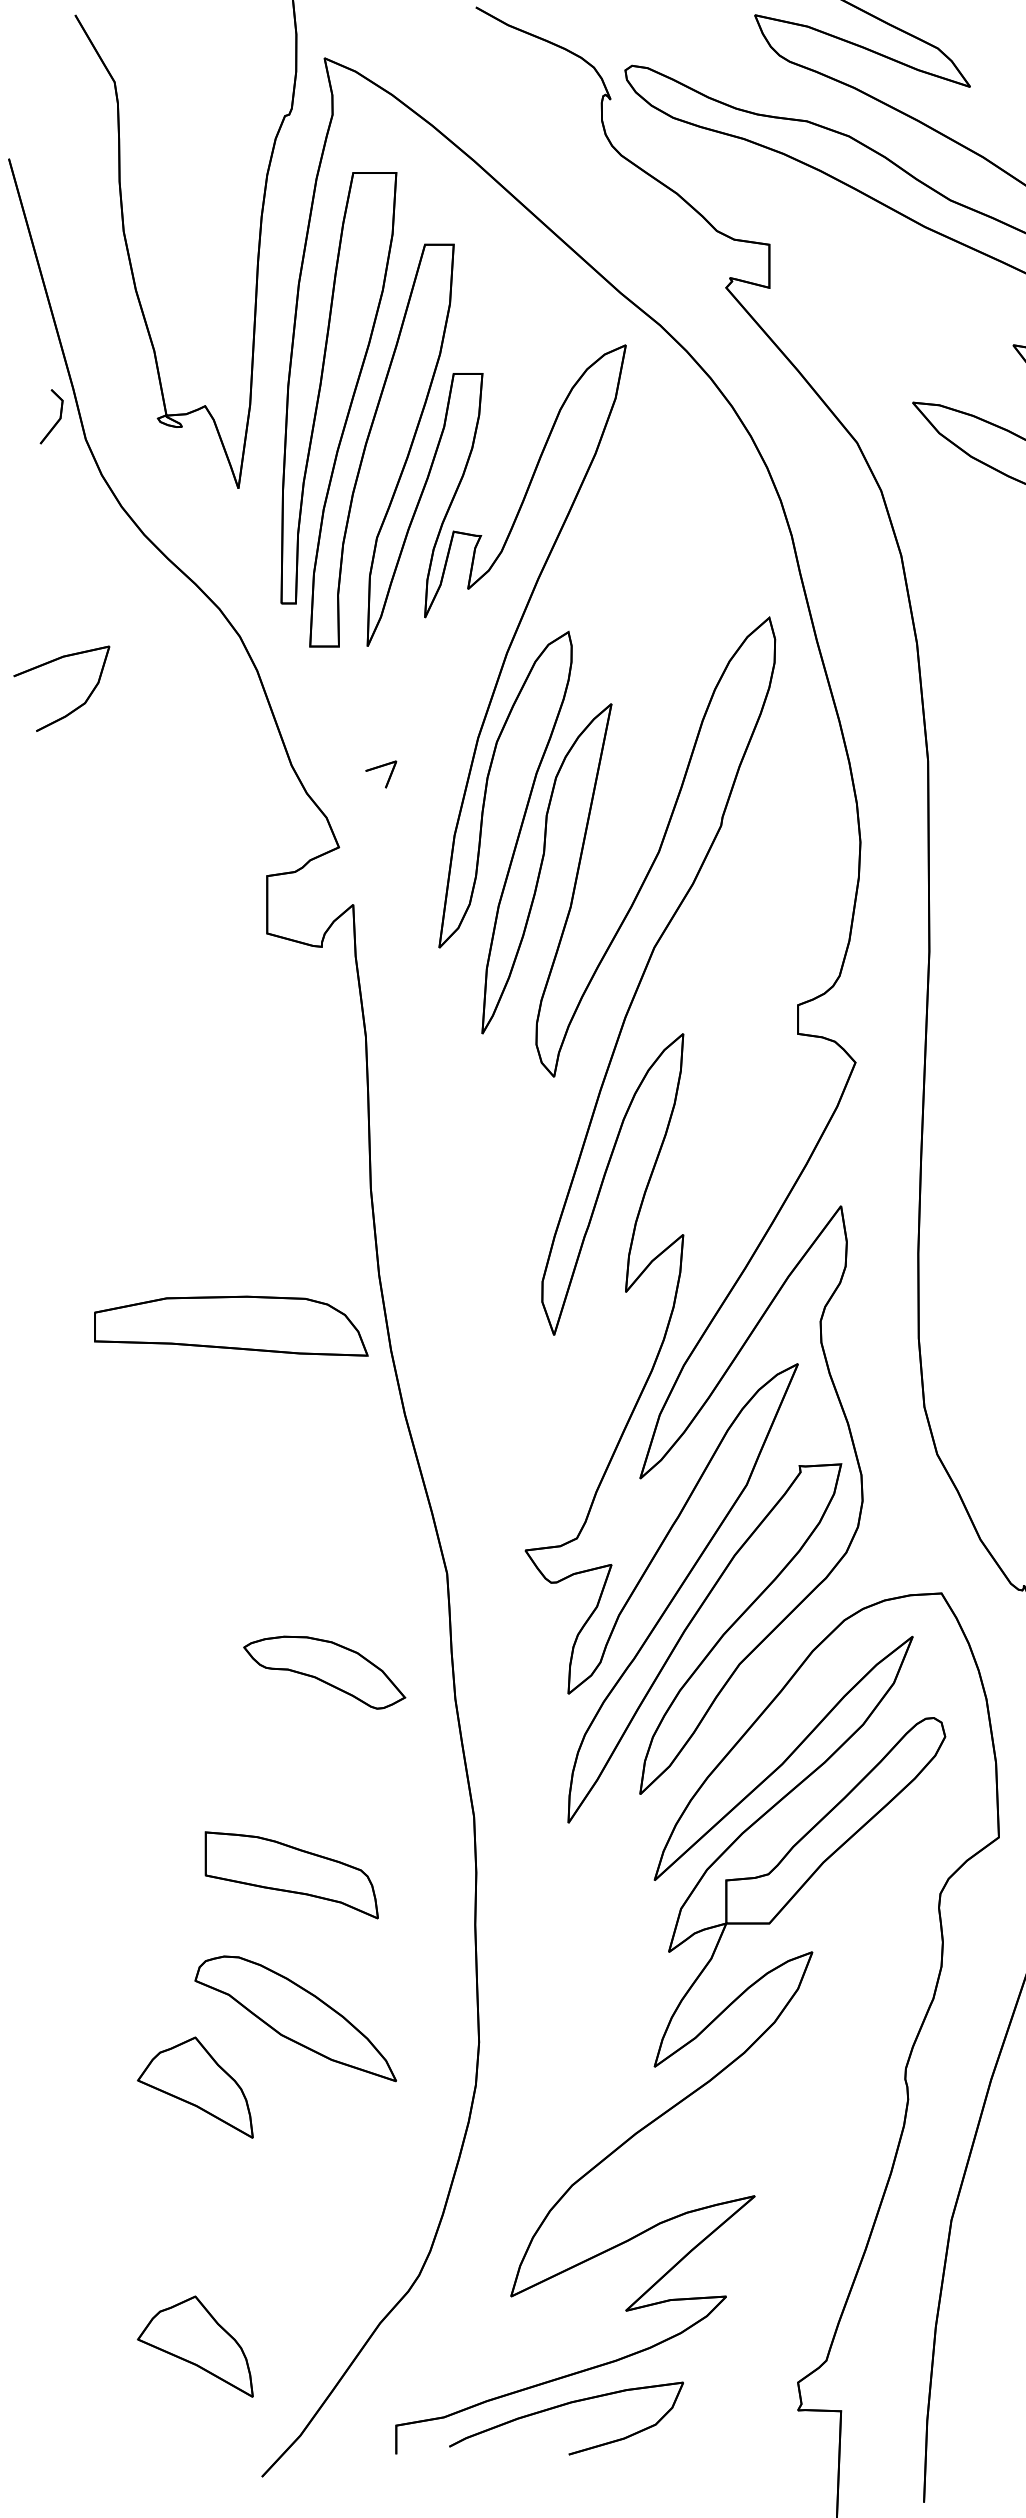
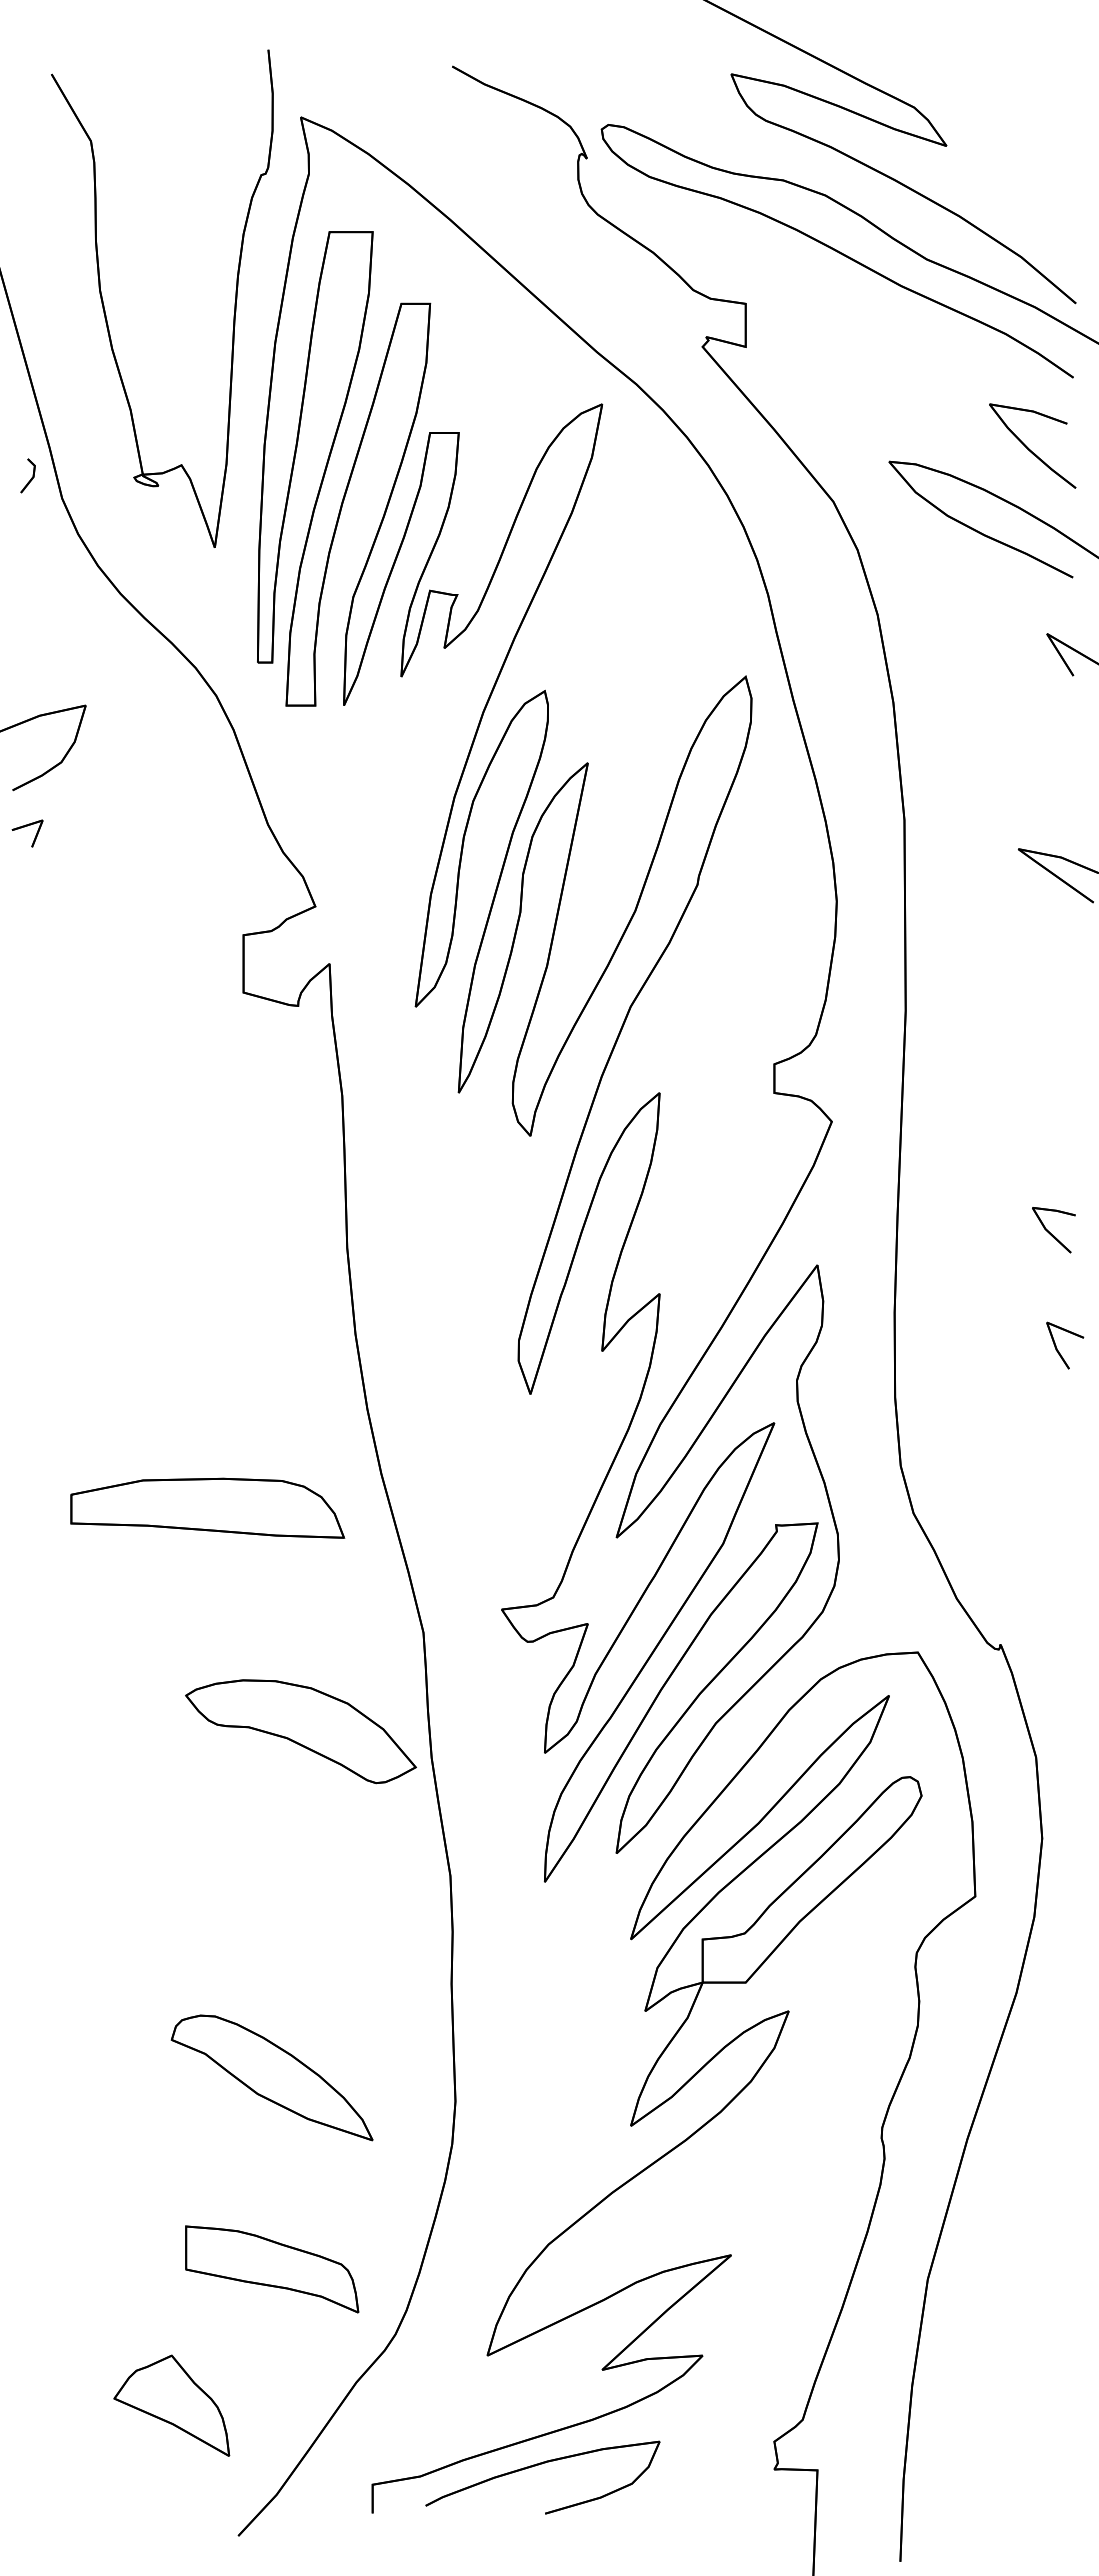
part: (51, 416) -> (27, 475), size x0.62
part: (378, 768) -> (24, 827), moved
part: (231, 1325) -> (207, 1507), moved
part: (324, 1672) -> (300, 1731), size x1.43
part: (292, 1875) -> (272, 2269), moved
part: (195, 2087) -> (171, 2146), removed

